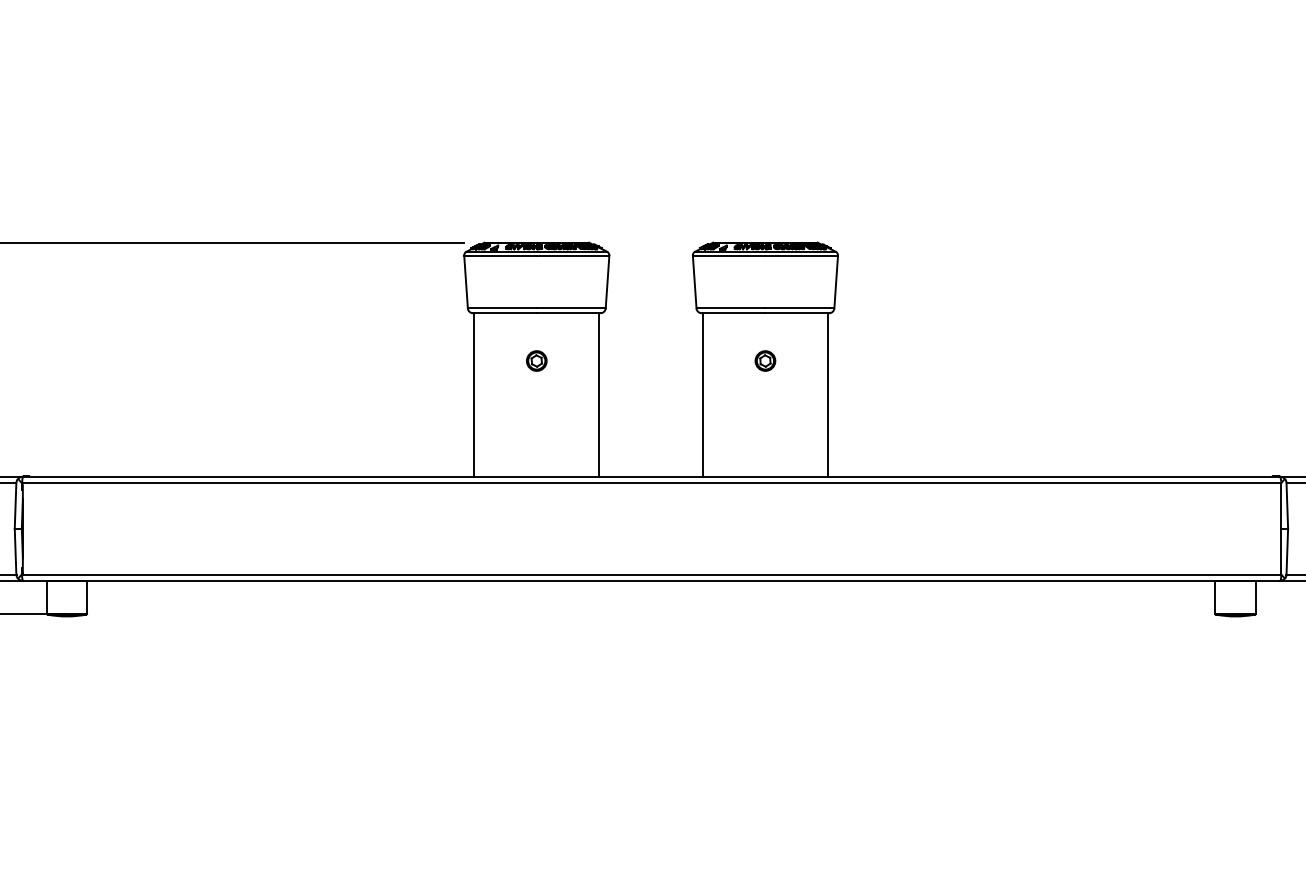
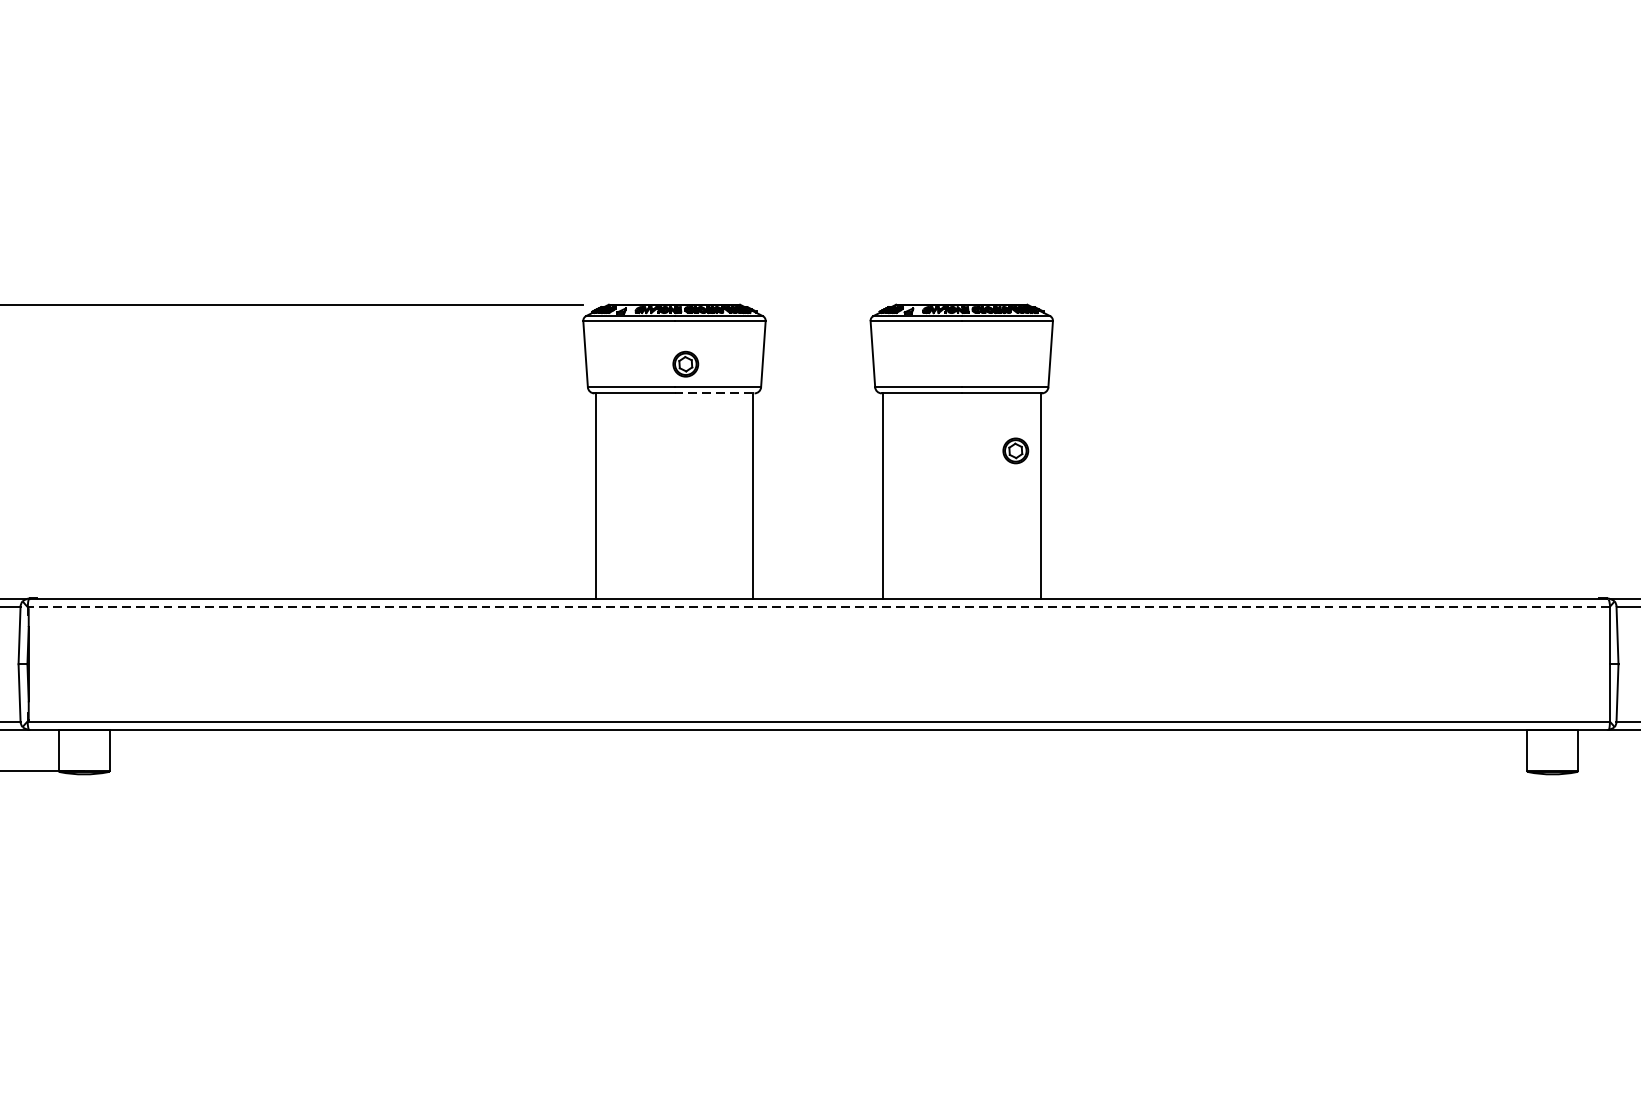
line: (568, 313) -> (714, 393), solid -> dashed
part: (536, 360) -> (685, 363), moved
part: (765, 360) -> (1015, 450), moved
line: (651, 483) -> (818, 607), solid -> dashed

